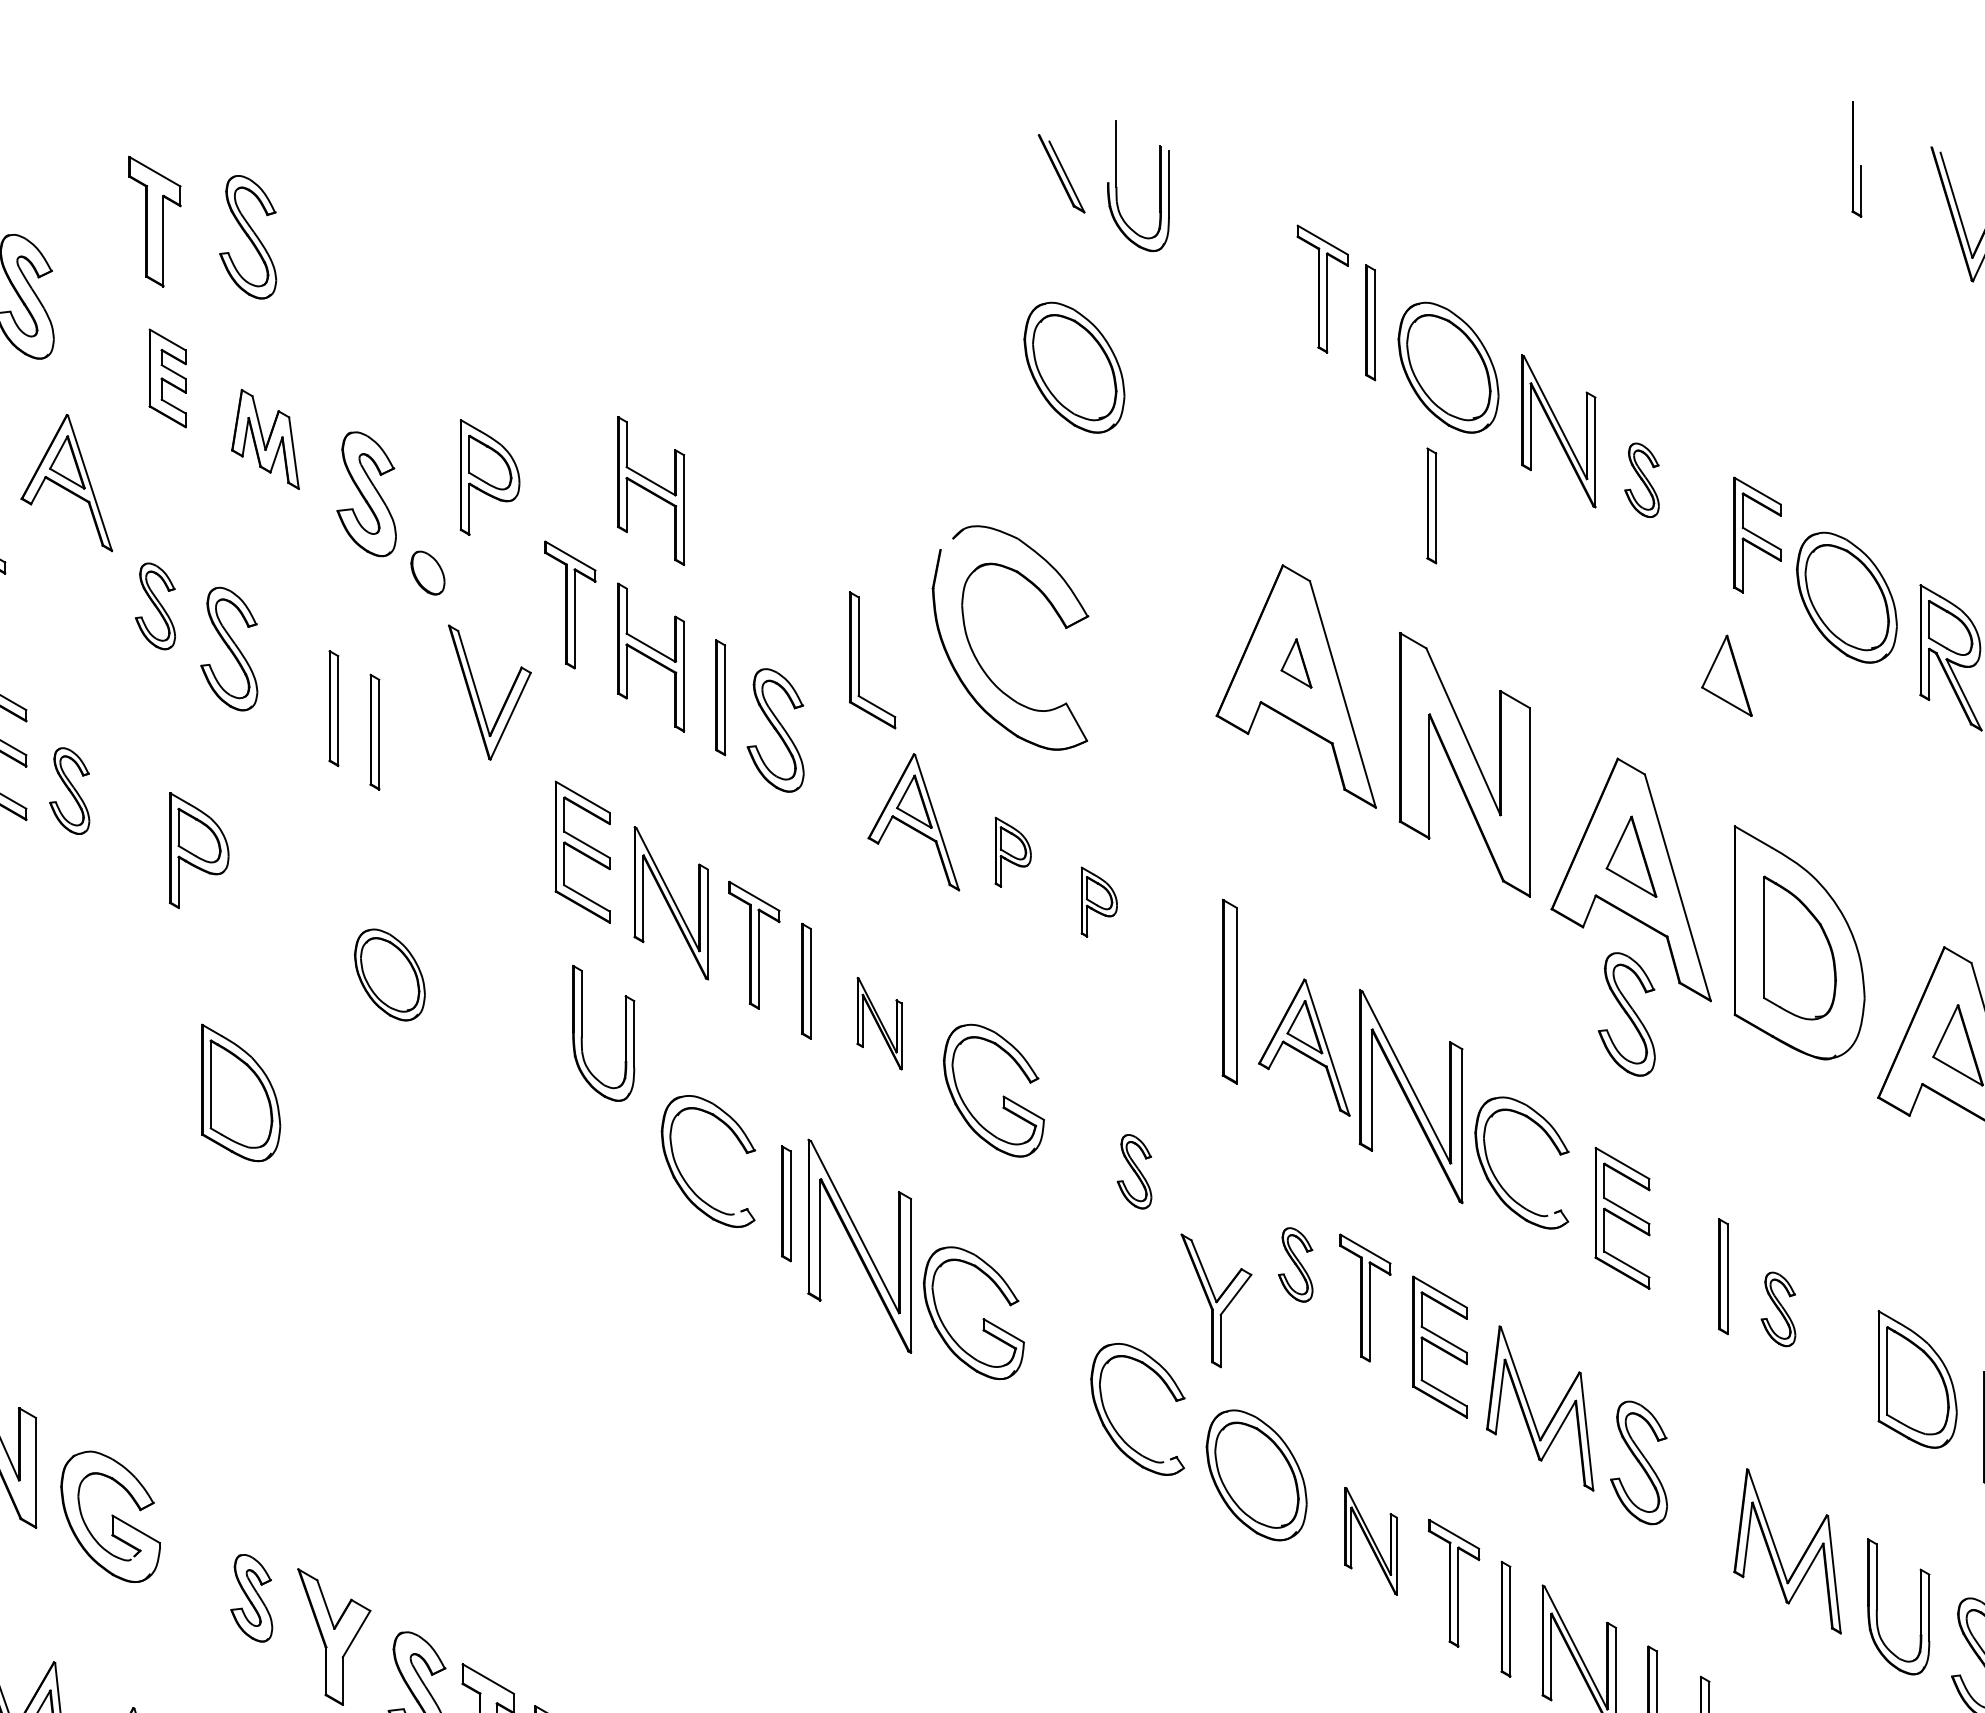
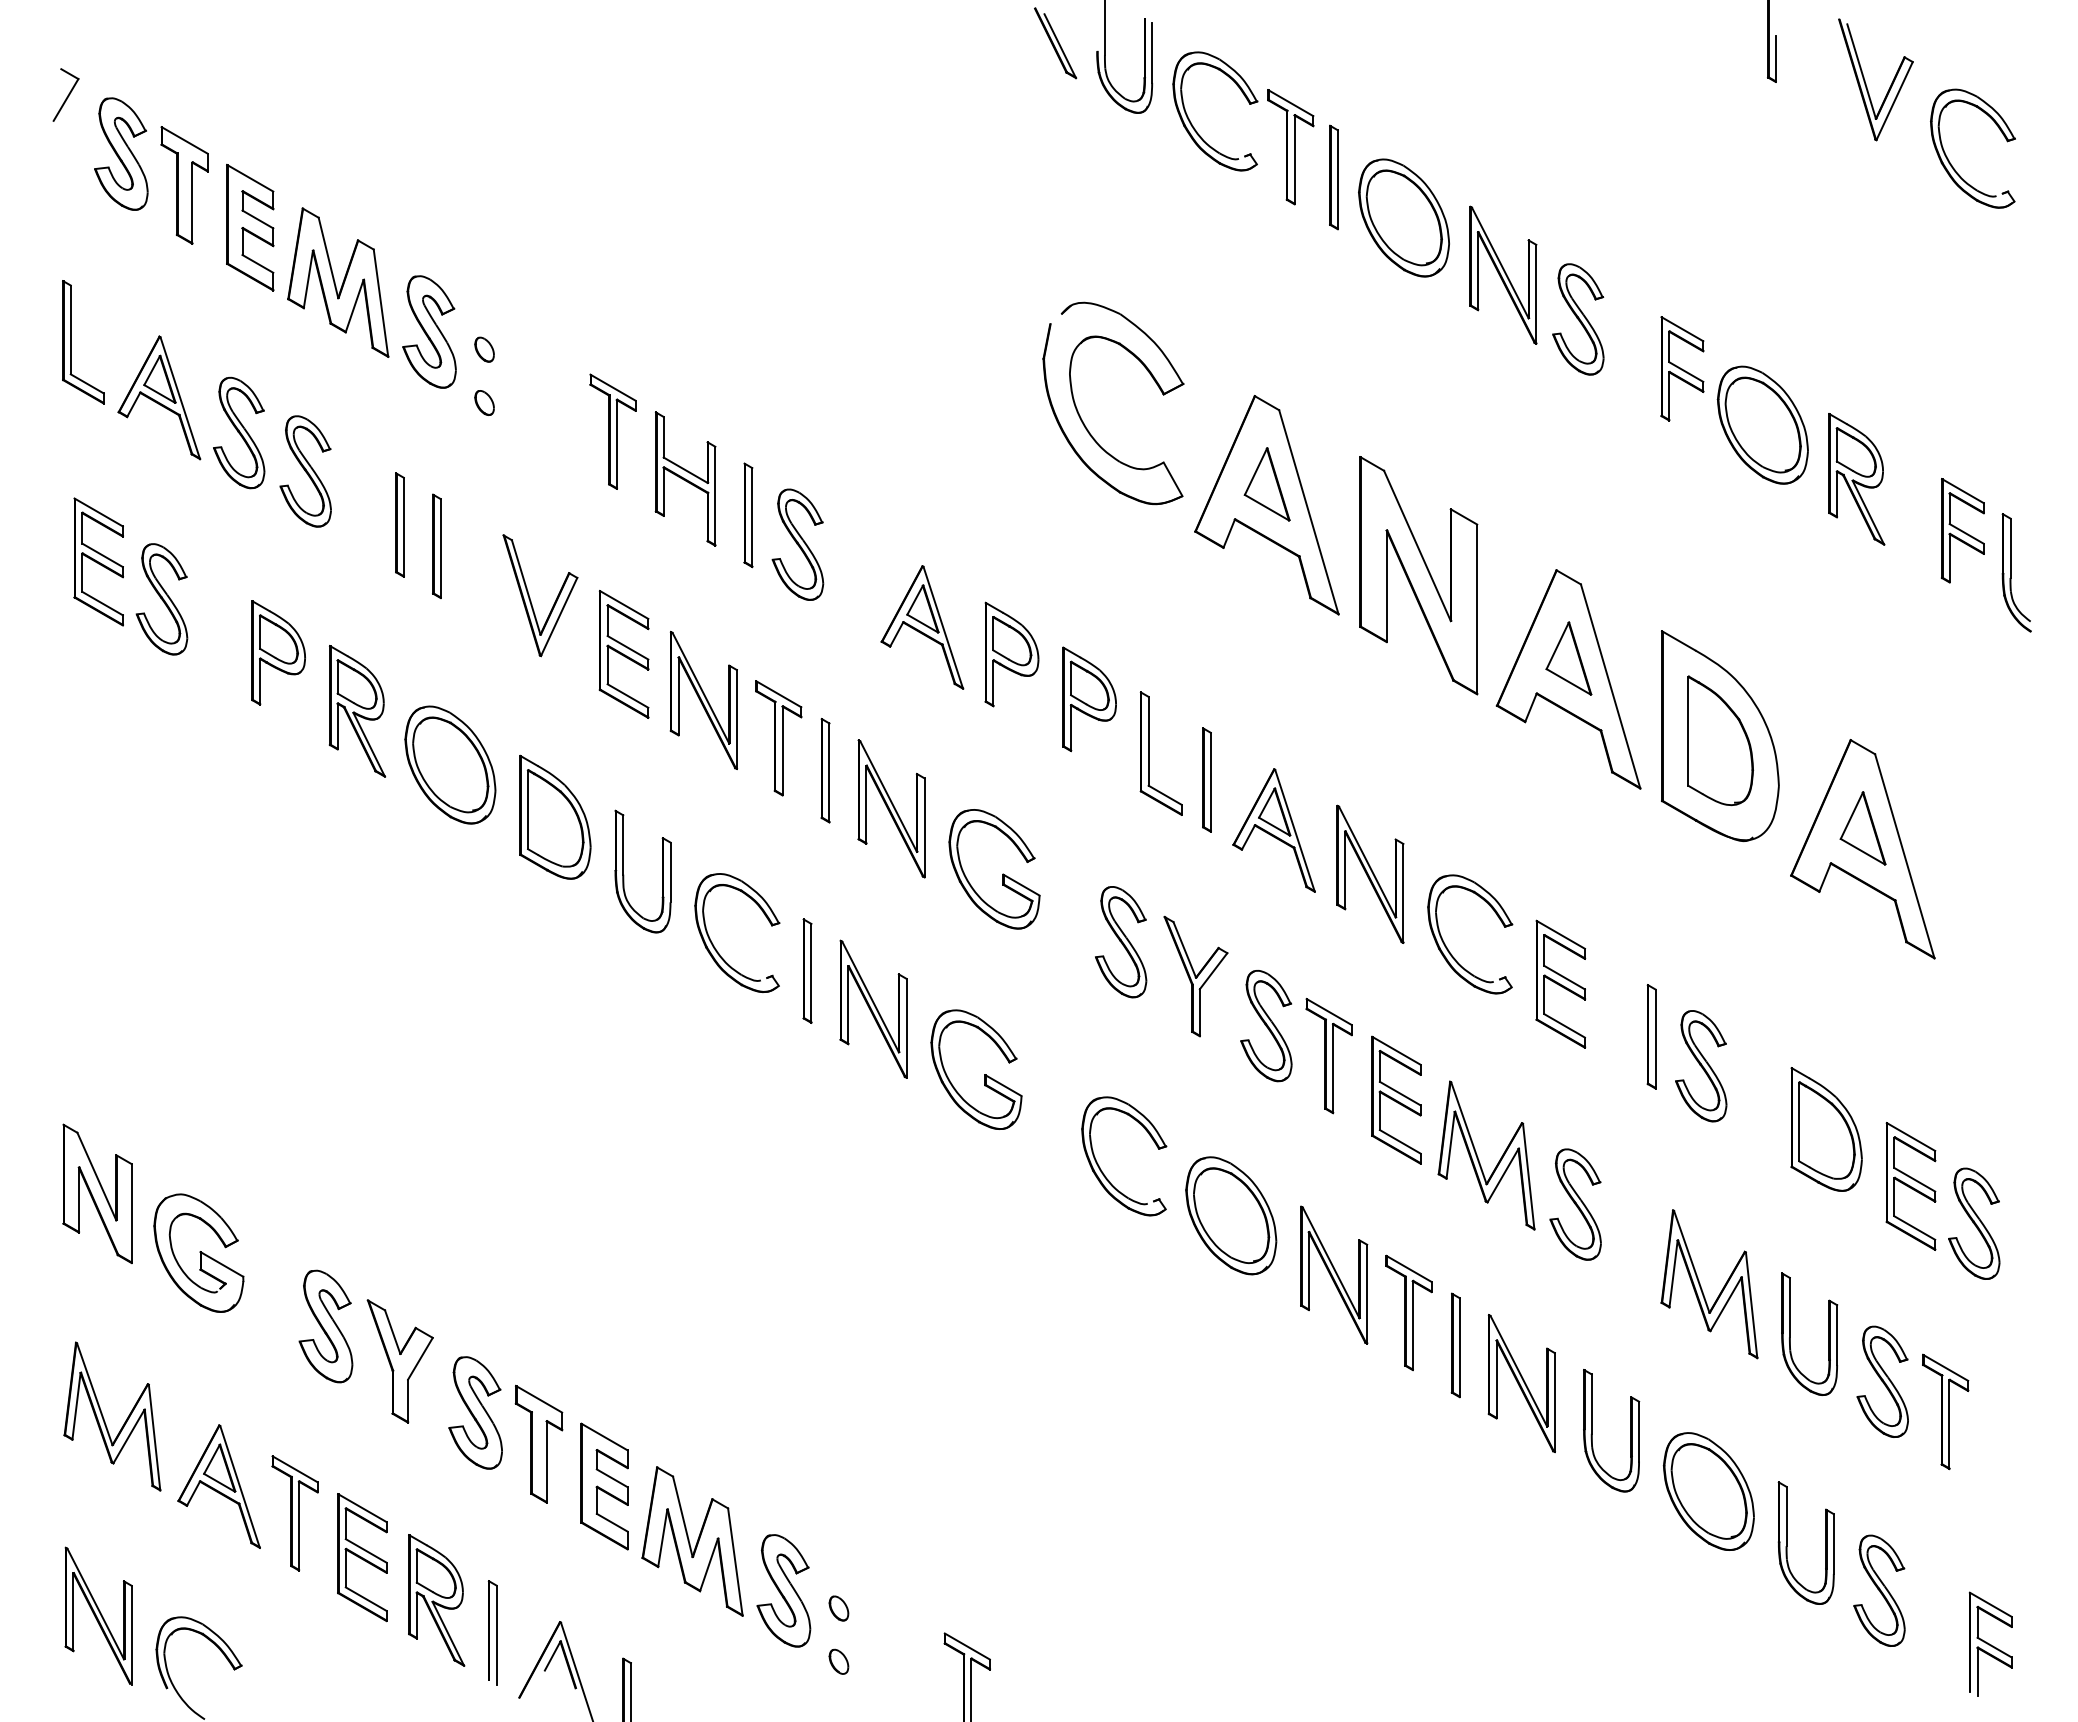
part: (154, 221) -> (184, 185), moved
part: (247, 237) -> (322, 100), removed
part: (1212, 261) -> (1191, 122), added
part: (1073, 367) -> (1066, 217), removed
part: (167, 378) -> (250, 227), size x1.43
part: (265, 439) -> (338, 282), size x1.67
part: (489, 477) -> (540, 316), removed
part: (1642, 480) -> (1578, 319), size x1.67
part: (66, 482) -> (159, 397), moved
part: (650, 490) -> (685, 328), removed
part: (1431, 505) -> (1388, 342), removed
part: (427, 513) -> (484, 349), added
part: (427, 572) -> (484, 402), size x0.62
part: (155, 605) -> (239, 432), size x1.43
part: (976, 655) -> (1082, 419), moved
part: (859, 660) -> (1149, 753), moved
part: (1295, 663) -> (1266, 484), size x1.67
part: (1726, 675) -> (1654, 495), removed
part: (478, 694) -> (530, 597), moved
part: (69, 791) -> (161, 599), size x1.43
part: (1012, 852) -> (1011, 654), size x1.67
part: (1099, 902) -> (1089, 699), size x1.67
part: (286, 915) -> (357, 711), added
part: (389, 974) -> (450, 764), size x1.43
part: (1229, 991) -> (1206, 779), size x0.62
part: (1626, 1014) -> (1564, 800), removed
part: (879, 1023) -> (891, 808), size x1.67
part: (583, 1037) -> (624, 875), moved
part: (241, 1092) -> (555, 816), moved
part: (1411, 1095) -> (1370, 873), size x0.71
part: (1134, 1171) -> (1121, 942), size x1.67
part: (859, 1245) -> (873, 1008), size x0.71
part: (1295, 1265) -> (1266, 1026), size x1.67
part: (1215, 1300) -> (1195, 976), moved
part: (1778, 1309) -> (1701, 1066), size x1.67
part: (1371, 1540) -> (1334, 1274), size x1.43
part: (251, 1598) -> (325, 1326), size x1.43

